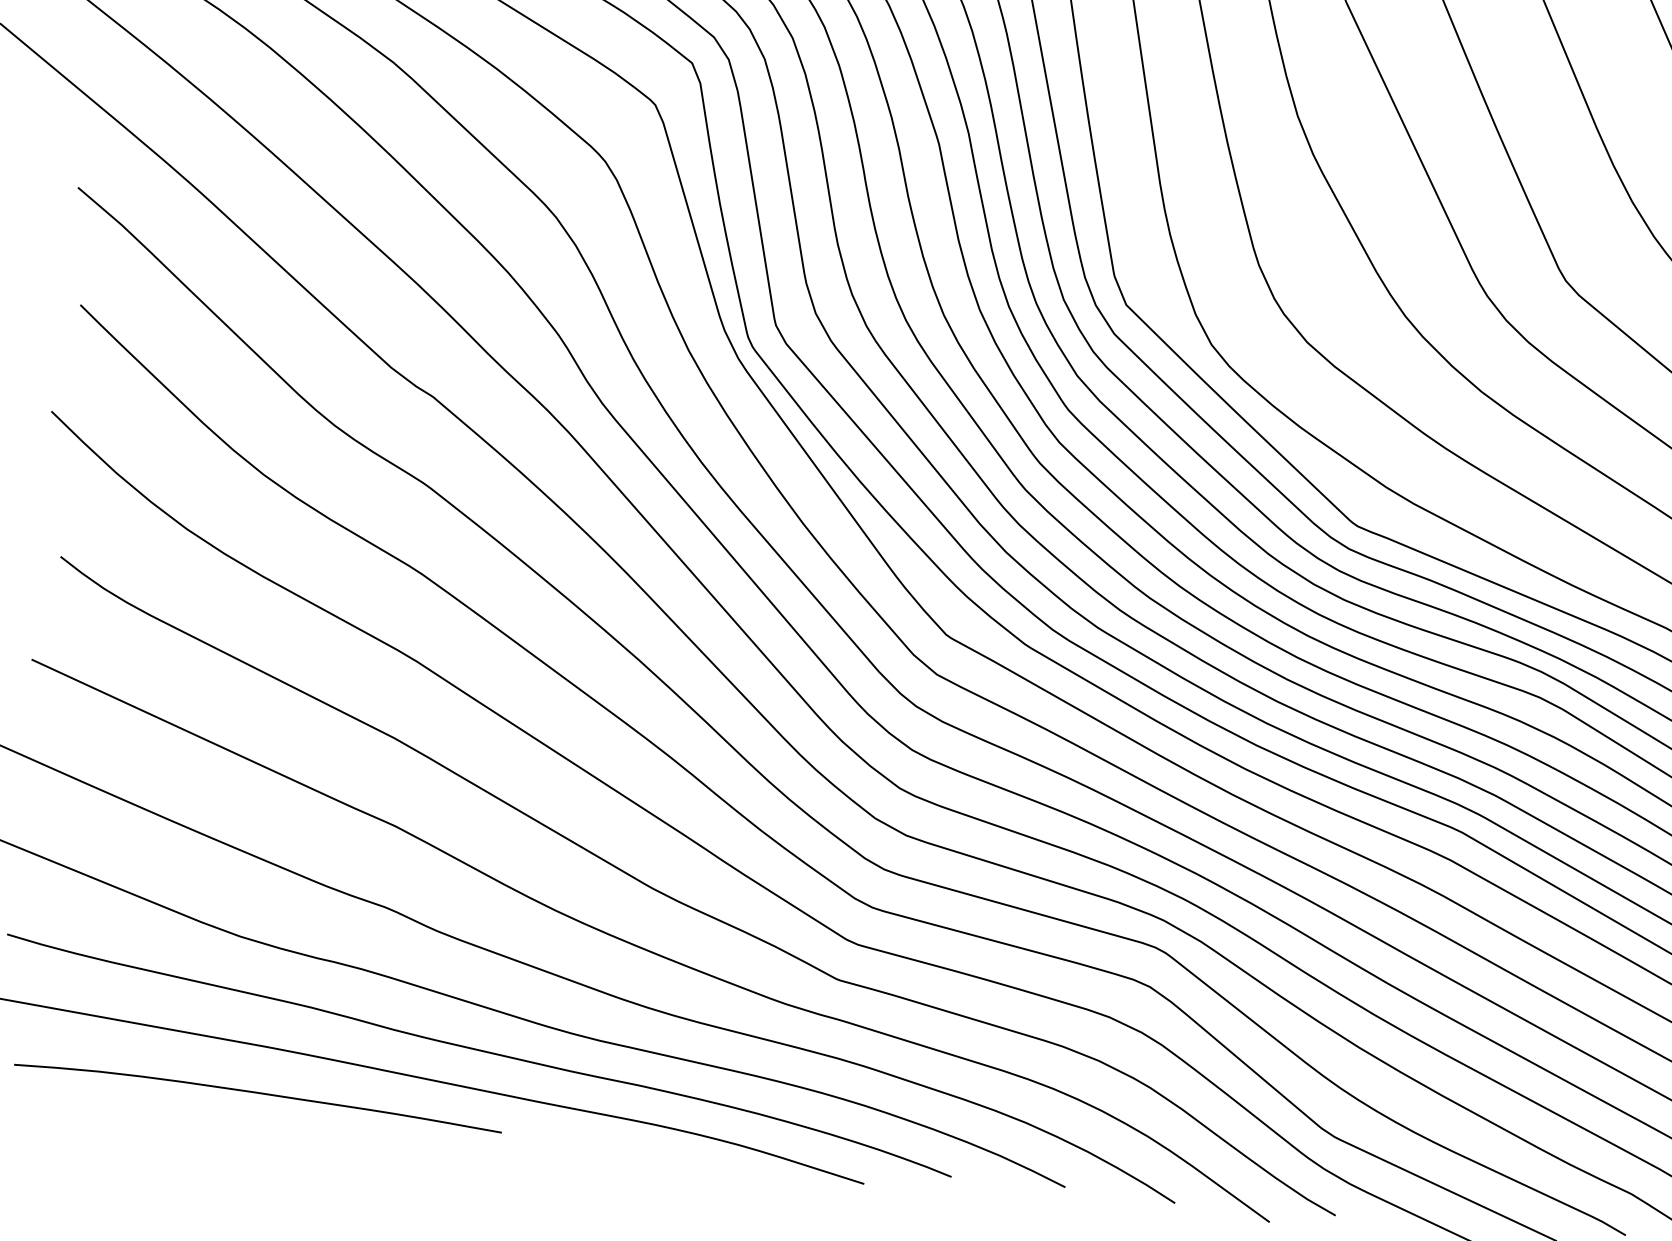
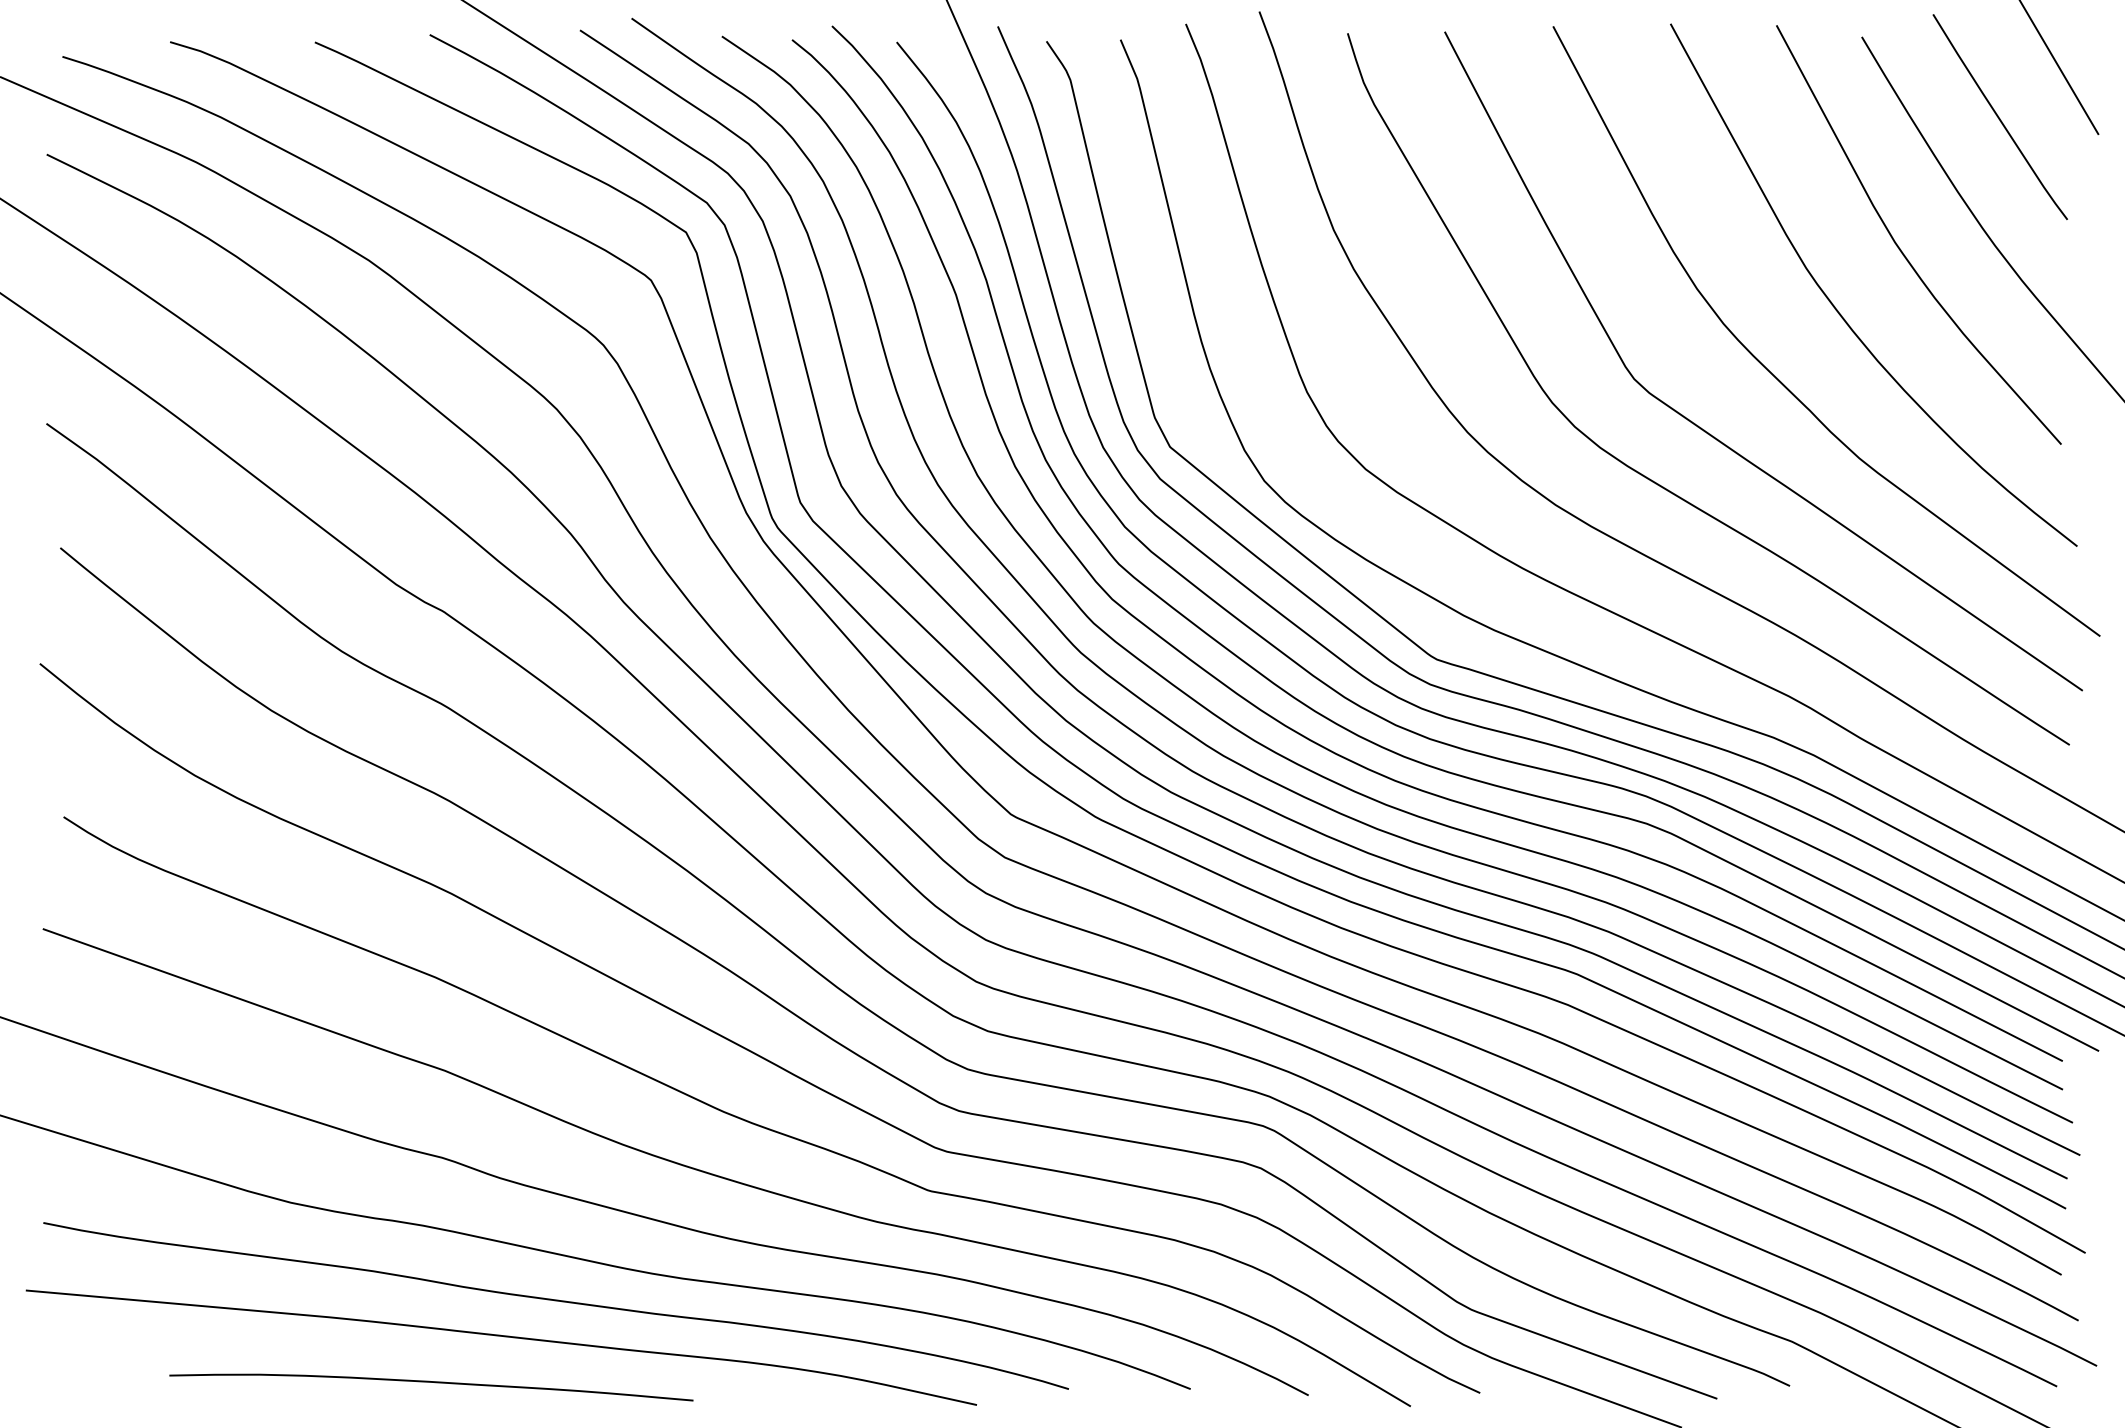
curve: (258, 1093) -> (431, 1382), moved

